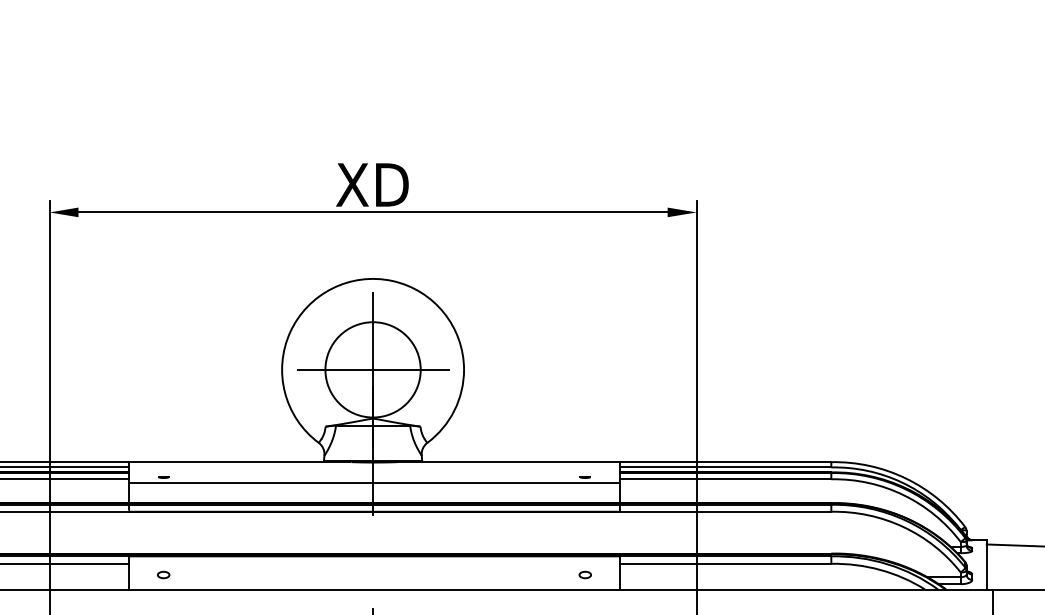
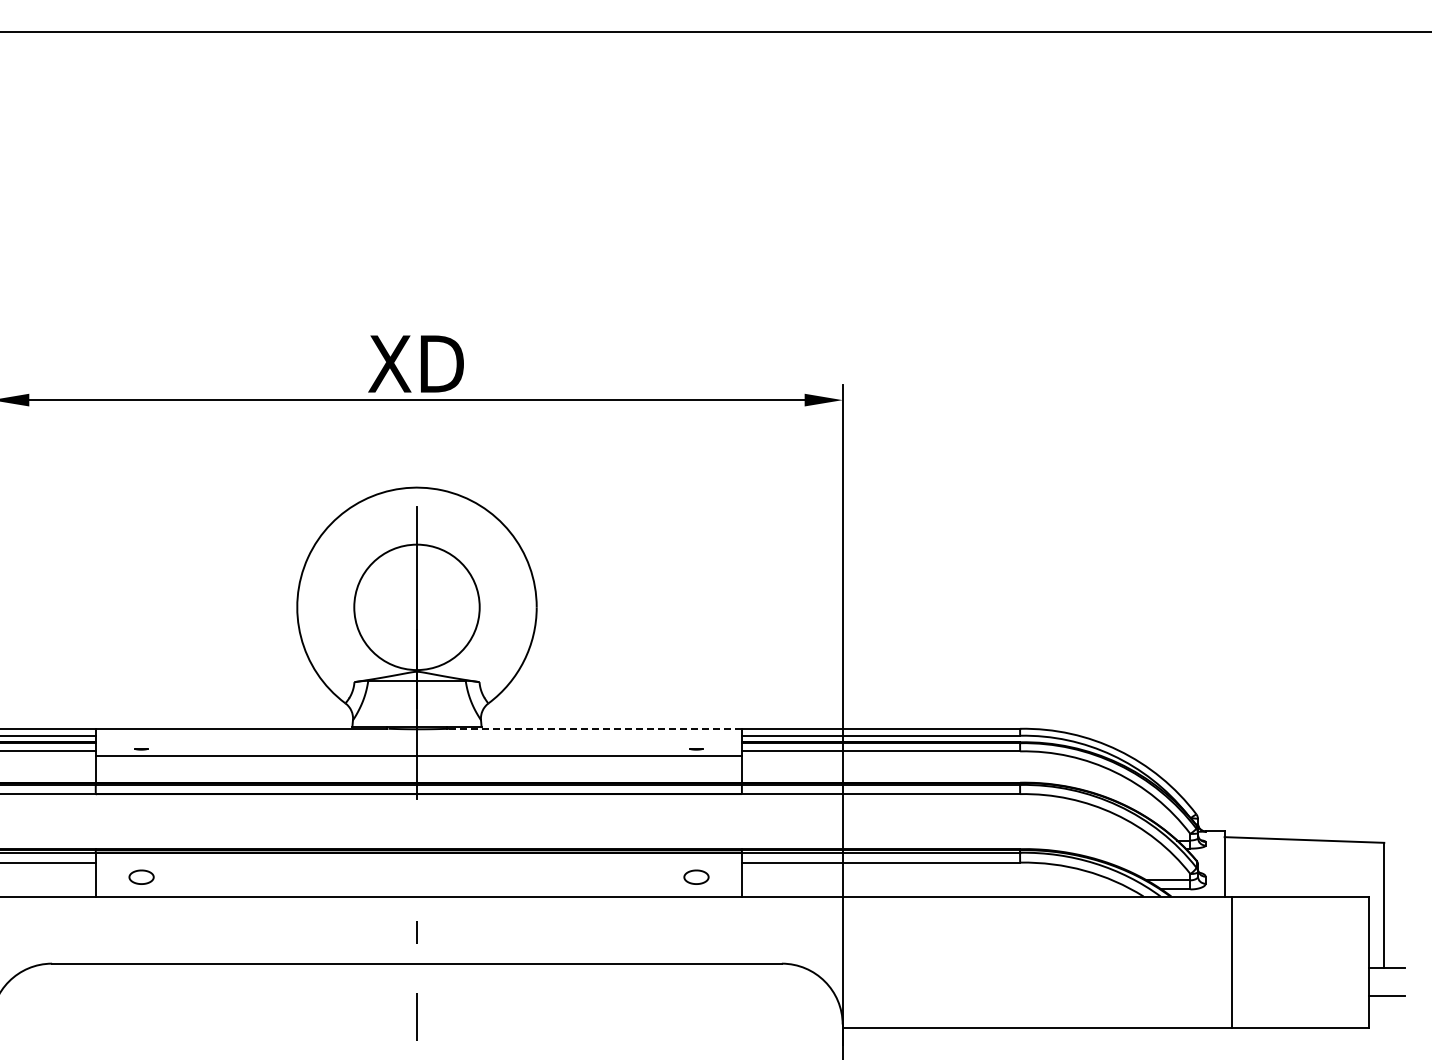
line: (372, 369) -> (416, 607), removed
line: (508, 461) -> (595, 728), solid -> dashed
part: (163, 575) -> (140, 877), size x1.6
part: (584, 575) -> (695, 877), size x1.6

